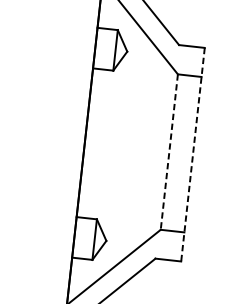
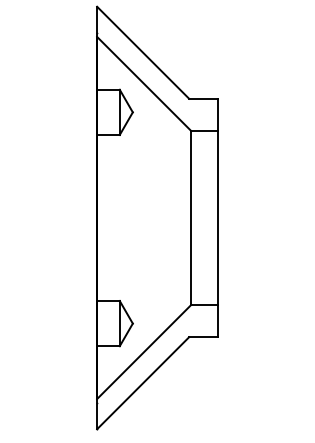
line: (169, 151) -> (191, 217), dashed -> solid
line: (192, 155) -> (217, 218), dashed -> solid

